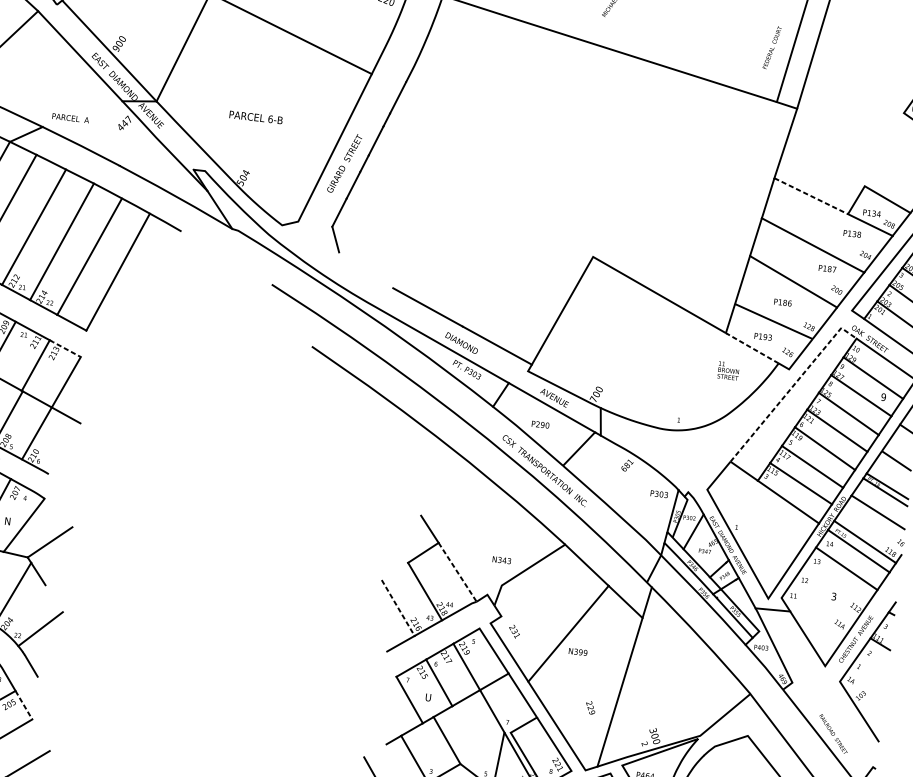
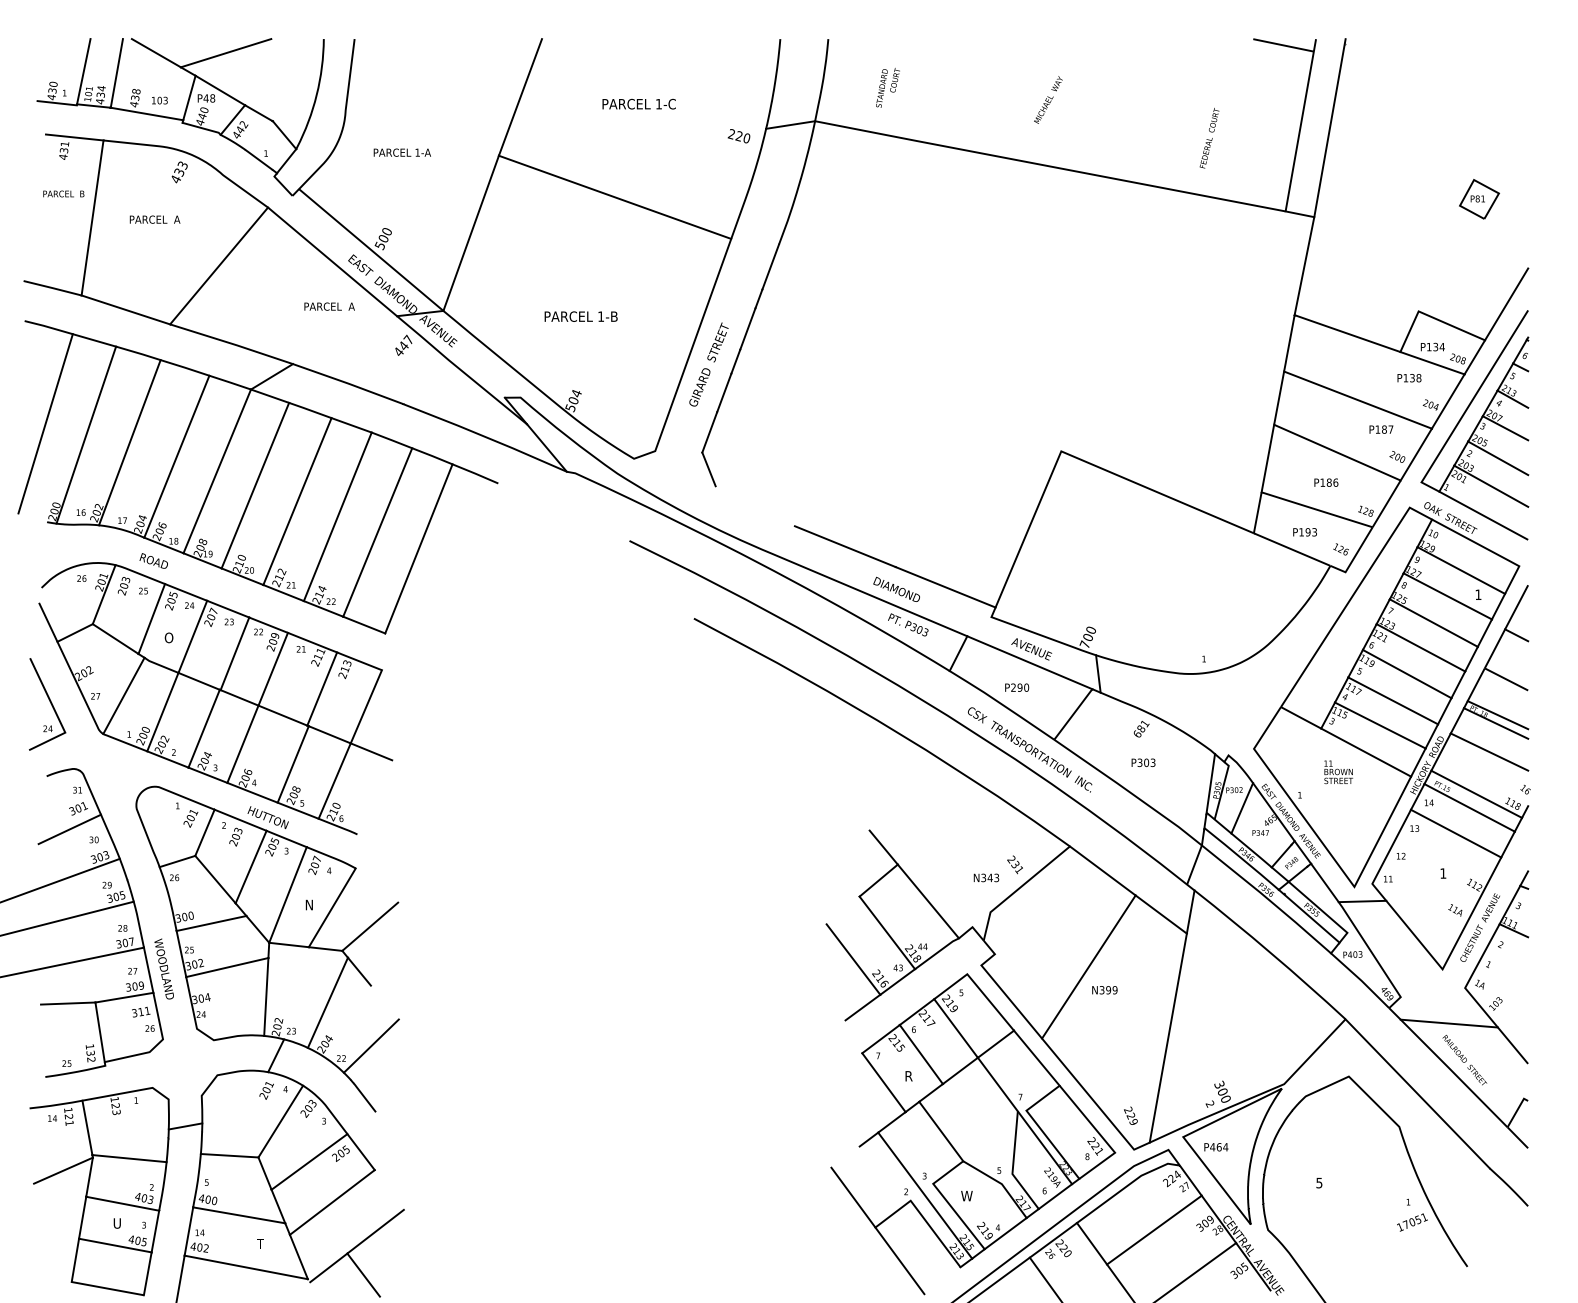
text: (772, 47) -> (1209, 138), moved
text: (115, 48) -> (379, 245), 900 -> 500
text: (70, 118) -> (329, 306), moved
text: (270, 119) -> (601, 316), 6-B -> 1-B
line: (811, 196) -> (1347, 333), dashed -> solid
line: (64, 348) -> (358, 661), dashed -> solid
line: (752, 348) -> (1292, 549), dashed -> solid
text: (728, 371) -> (1338, 772), moved
line: (792, 386) -> (1352, 595), dashed -> solid
text: (883, 397) -> (1478, 594), 9 -> 1
text: (659, 494) -> (1143, 762), moved
line: (457, 572) -> (928, 901), dashed -> solid
text: (834, 596) -> (1443, 873), 3 -> 1
line: (398, 607) -> (853, 959), dashed -> solid
text: (514, 631) -> (1014, 864), moved
text: (428, 697) -> (908, 1076), U -> R
line: (24, 705) -> (361, 1152), dashed -> solid
line: (824, 705) -> (1448, 1023), added
text: (590, 707) -> (1130, 1115), moved

